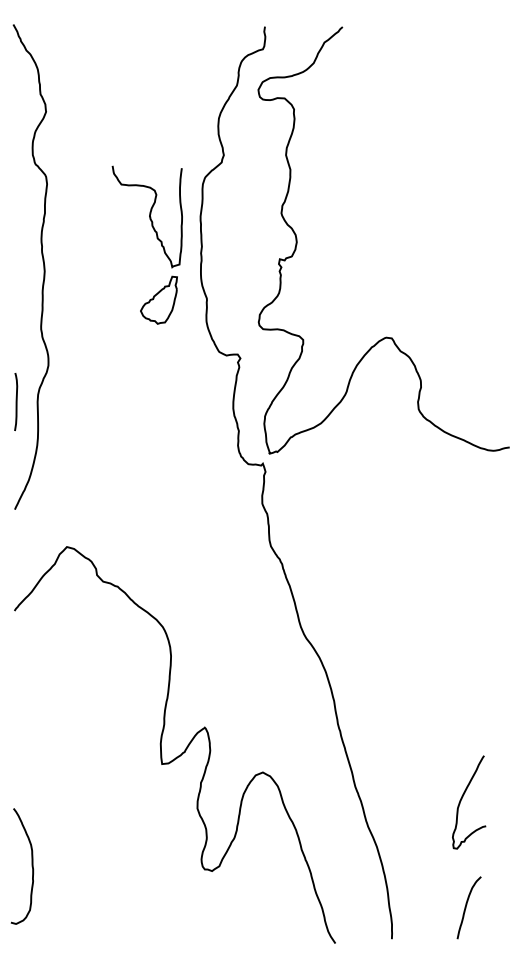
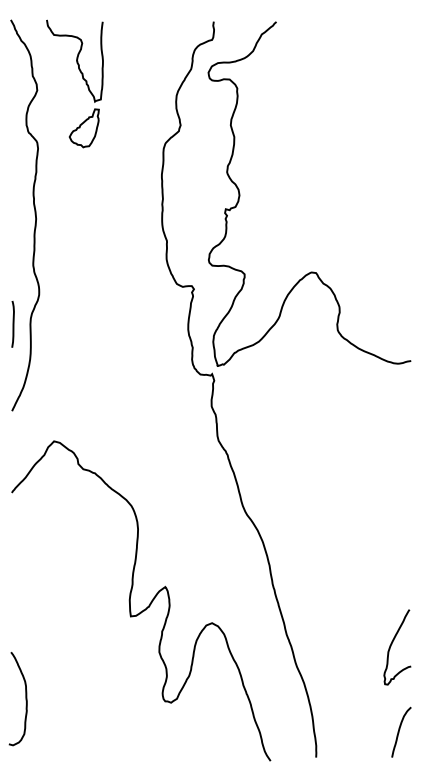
part: (156, 239) -> (82, 79), moved
curve: (462, 798) -> (392, 644), moved
curve: (466, 906) -> (399, 731), moved

